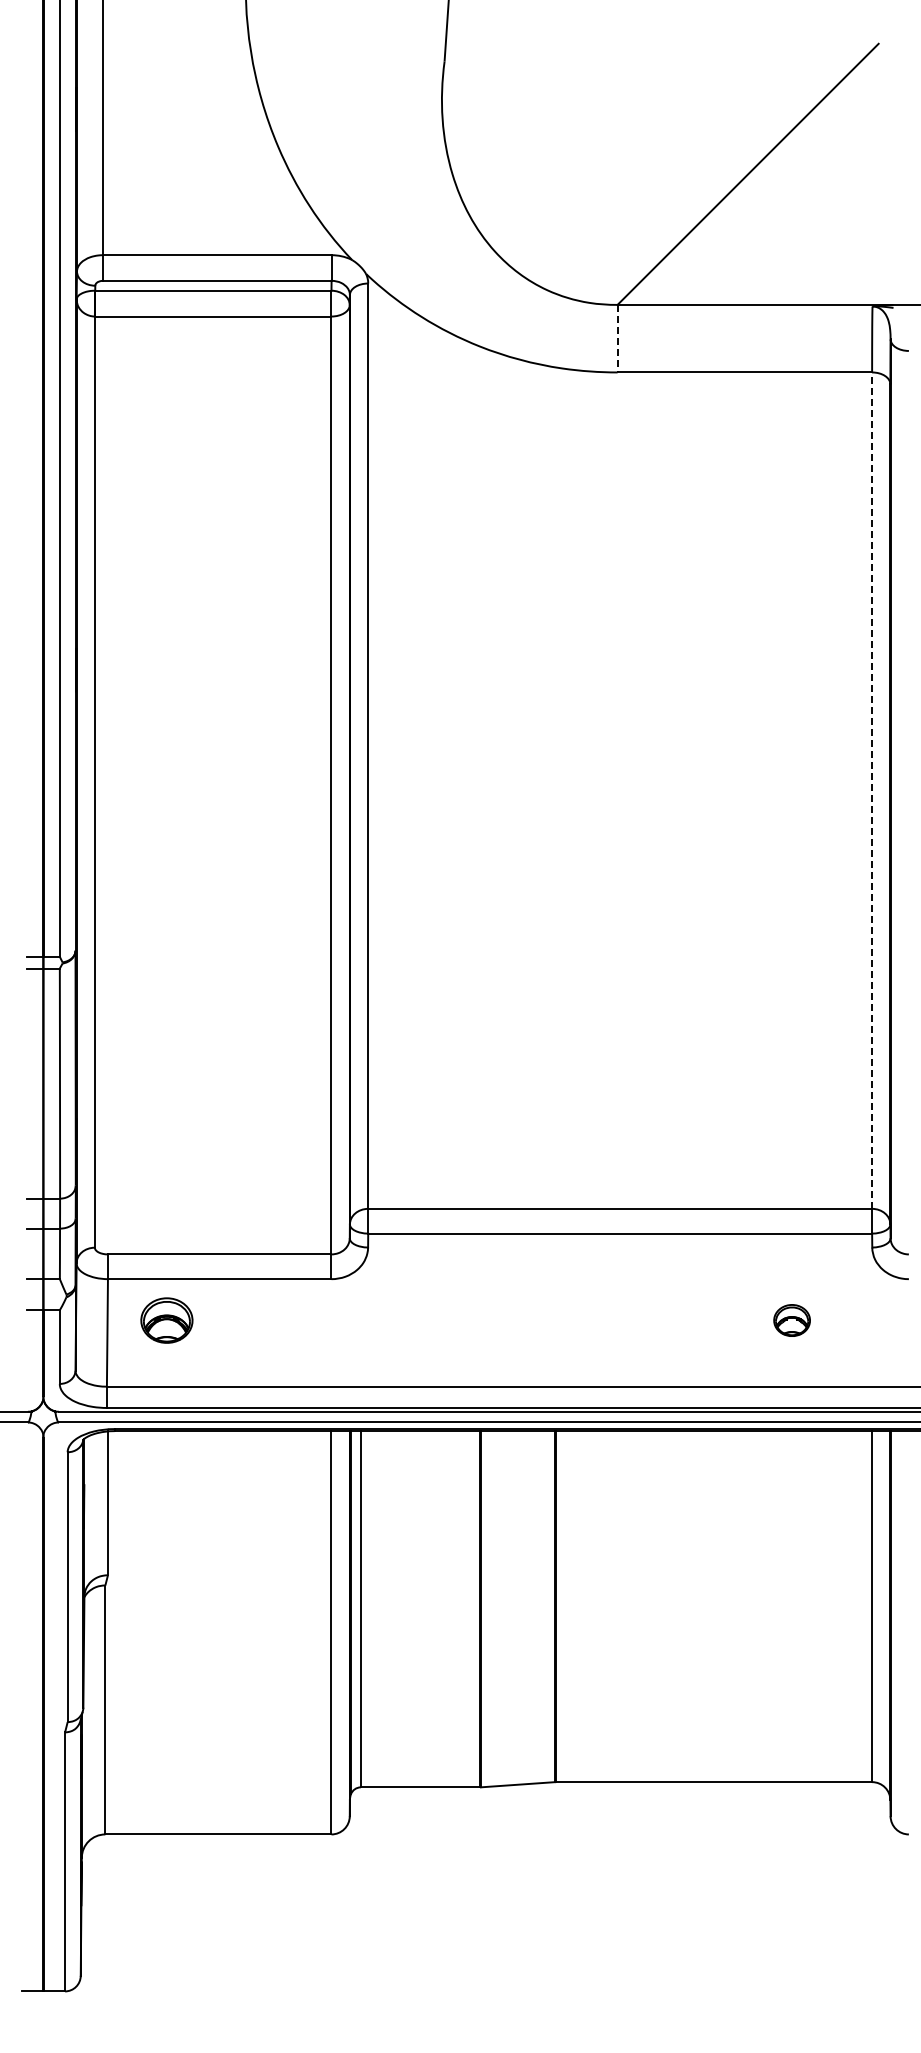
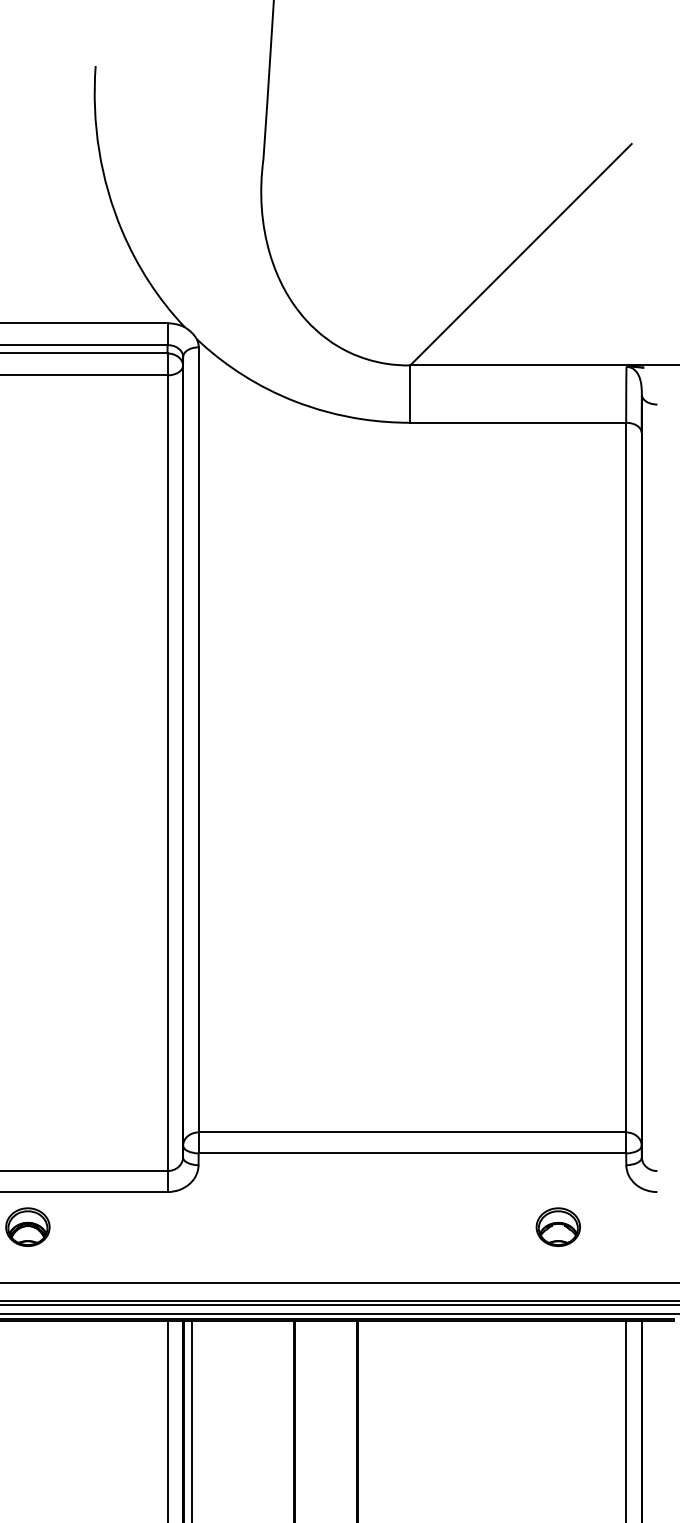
line: (617, 338) -> (410, 393), dashed -> solid
line: (872, 790) -> (626, 777), dashed -> solid
part: (791, 1320) -> (557, 1227), size x1.43

